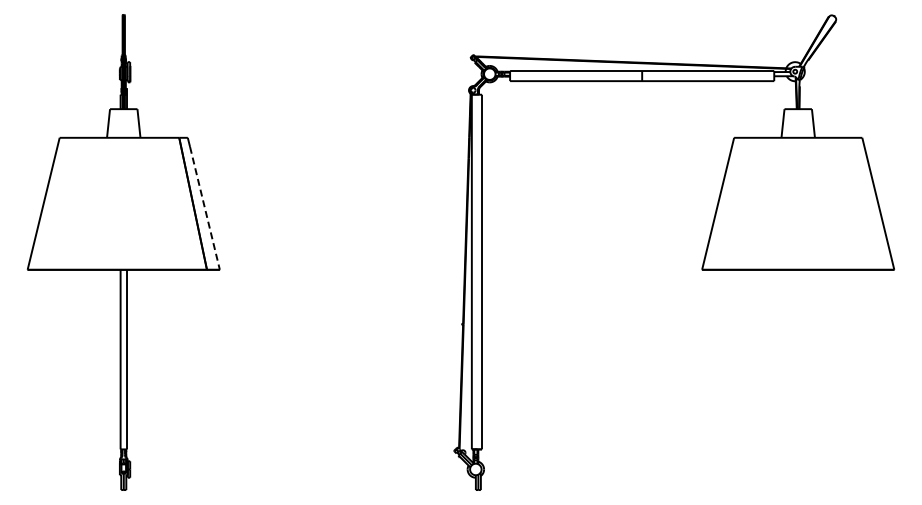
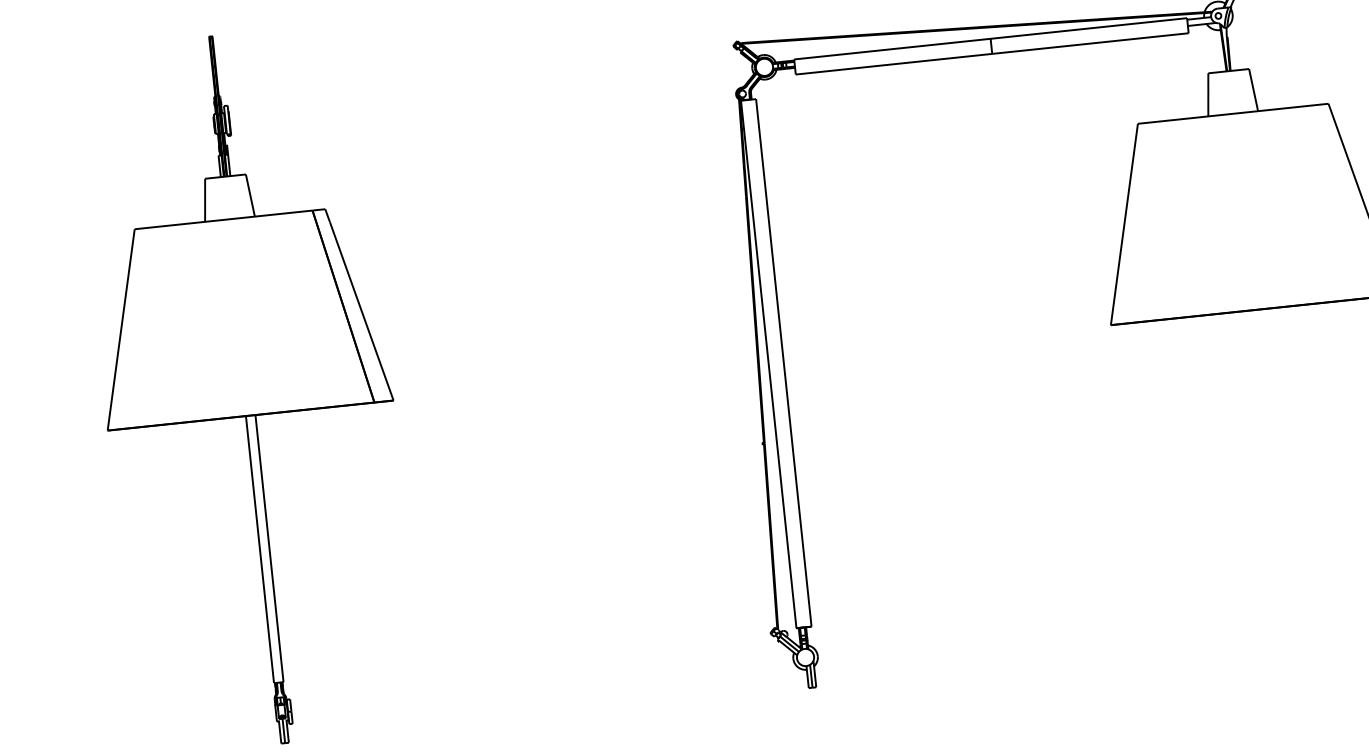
line: (205, 208) -> (362, 311), dashed -> solid

